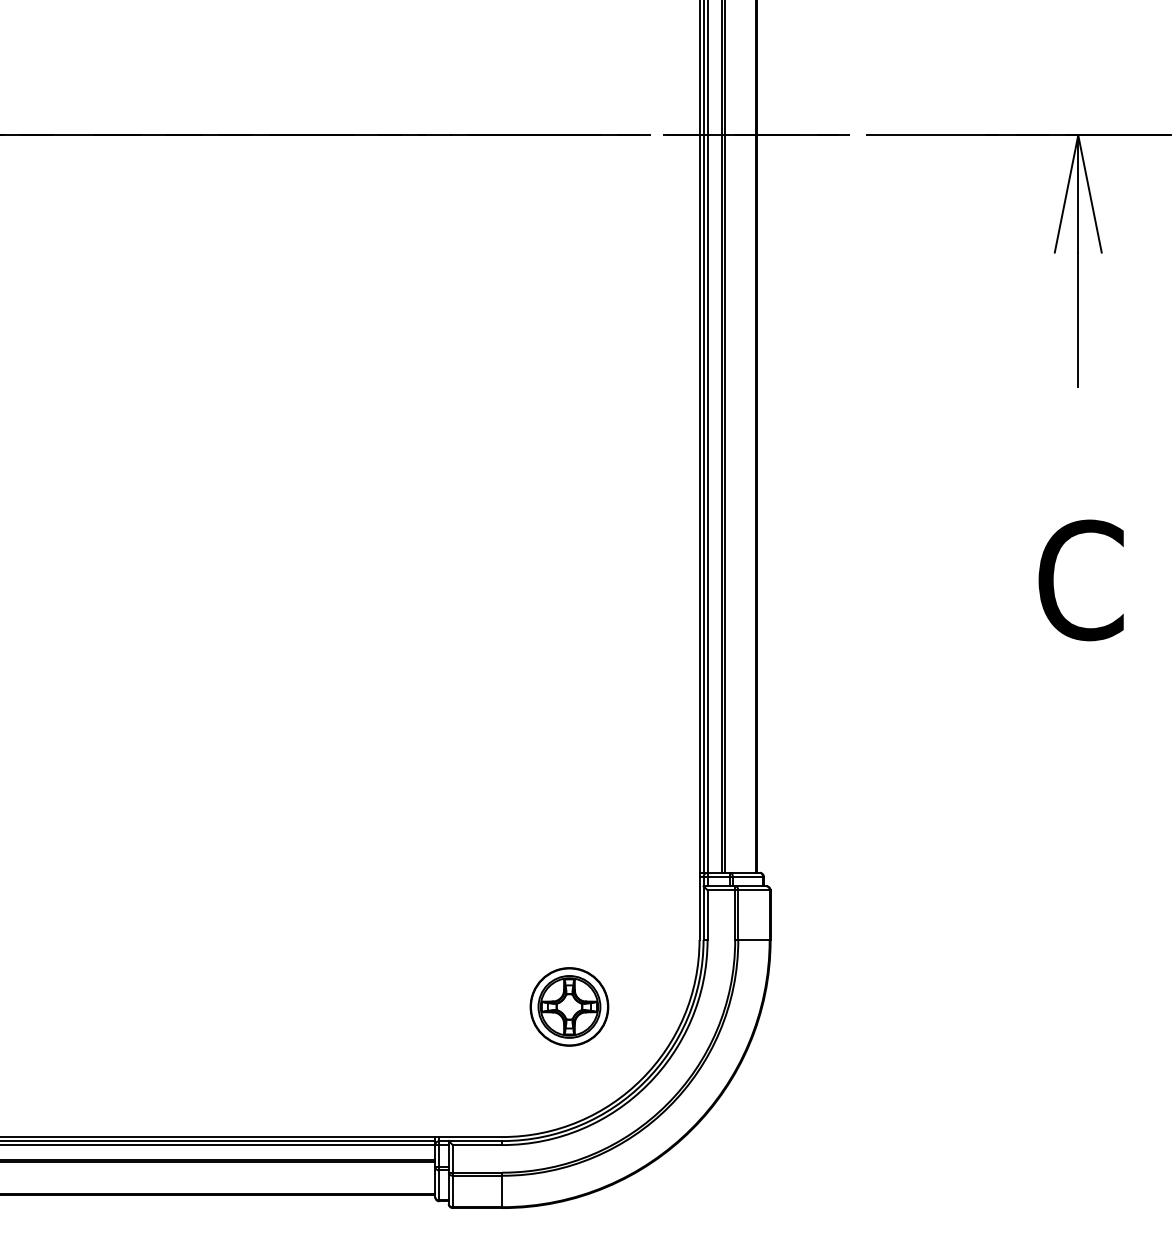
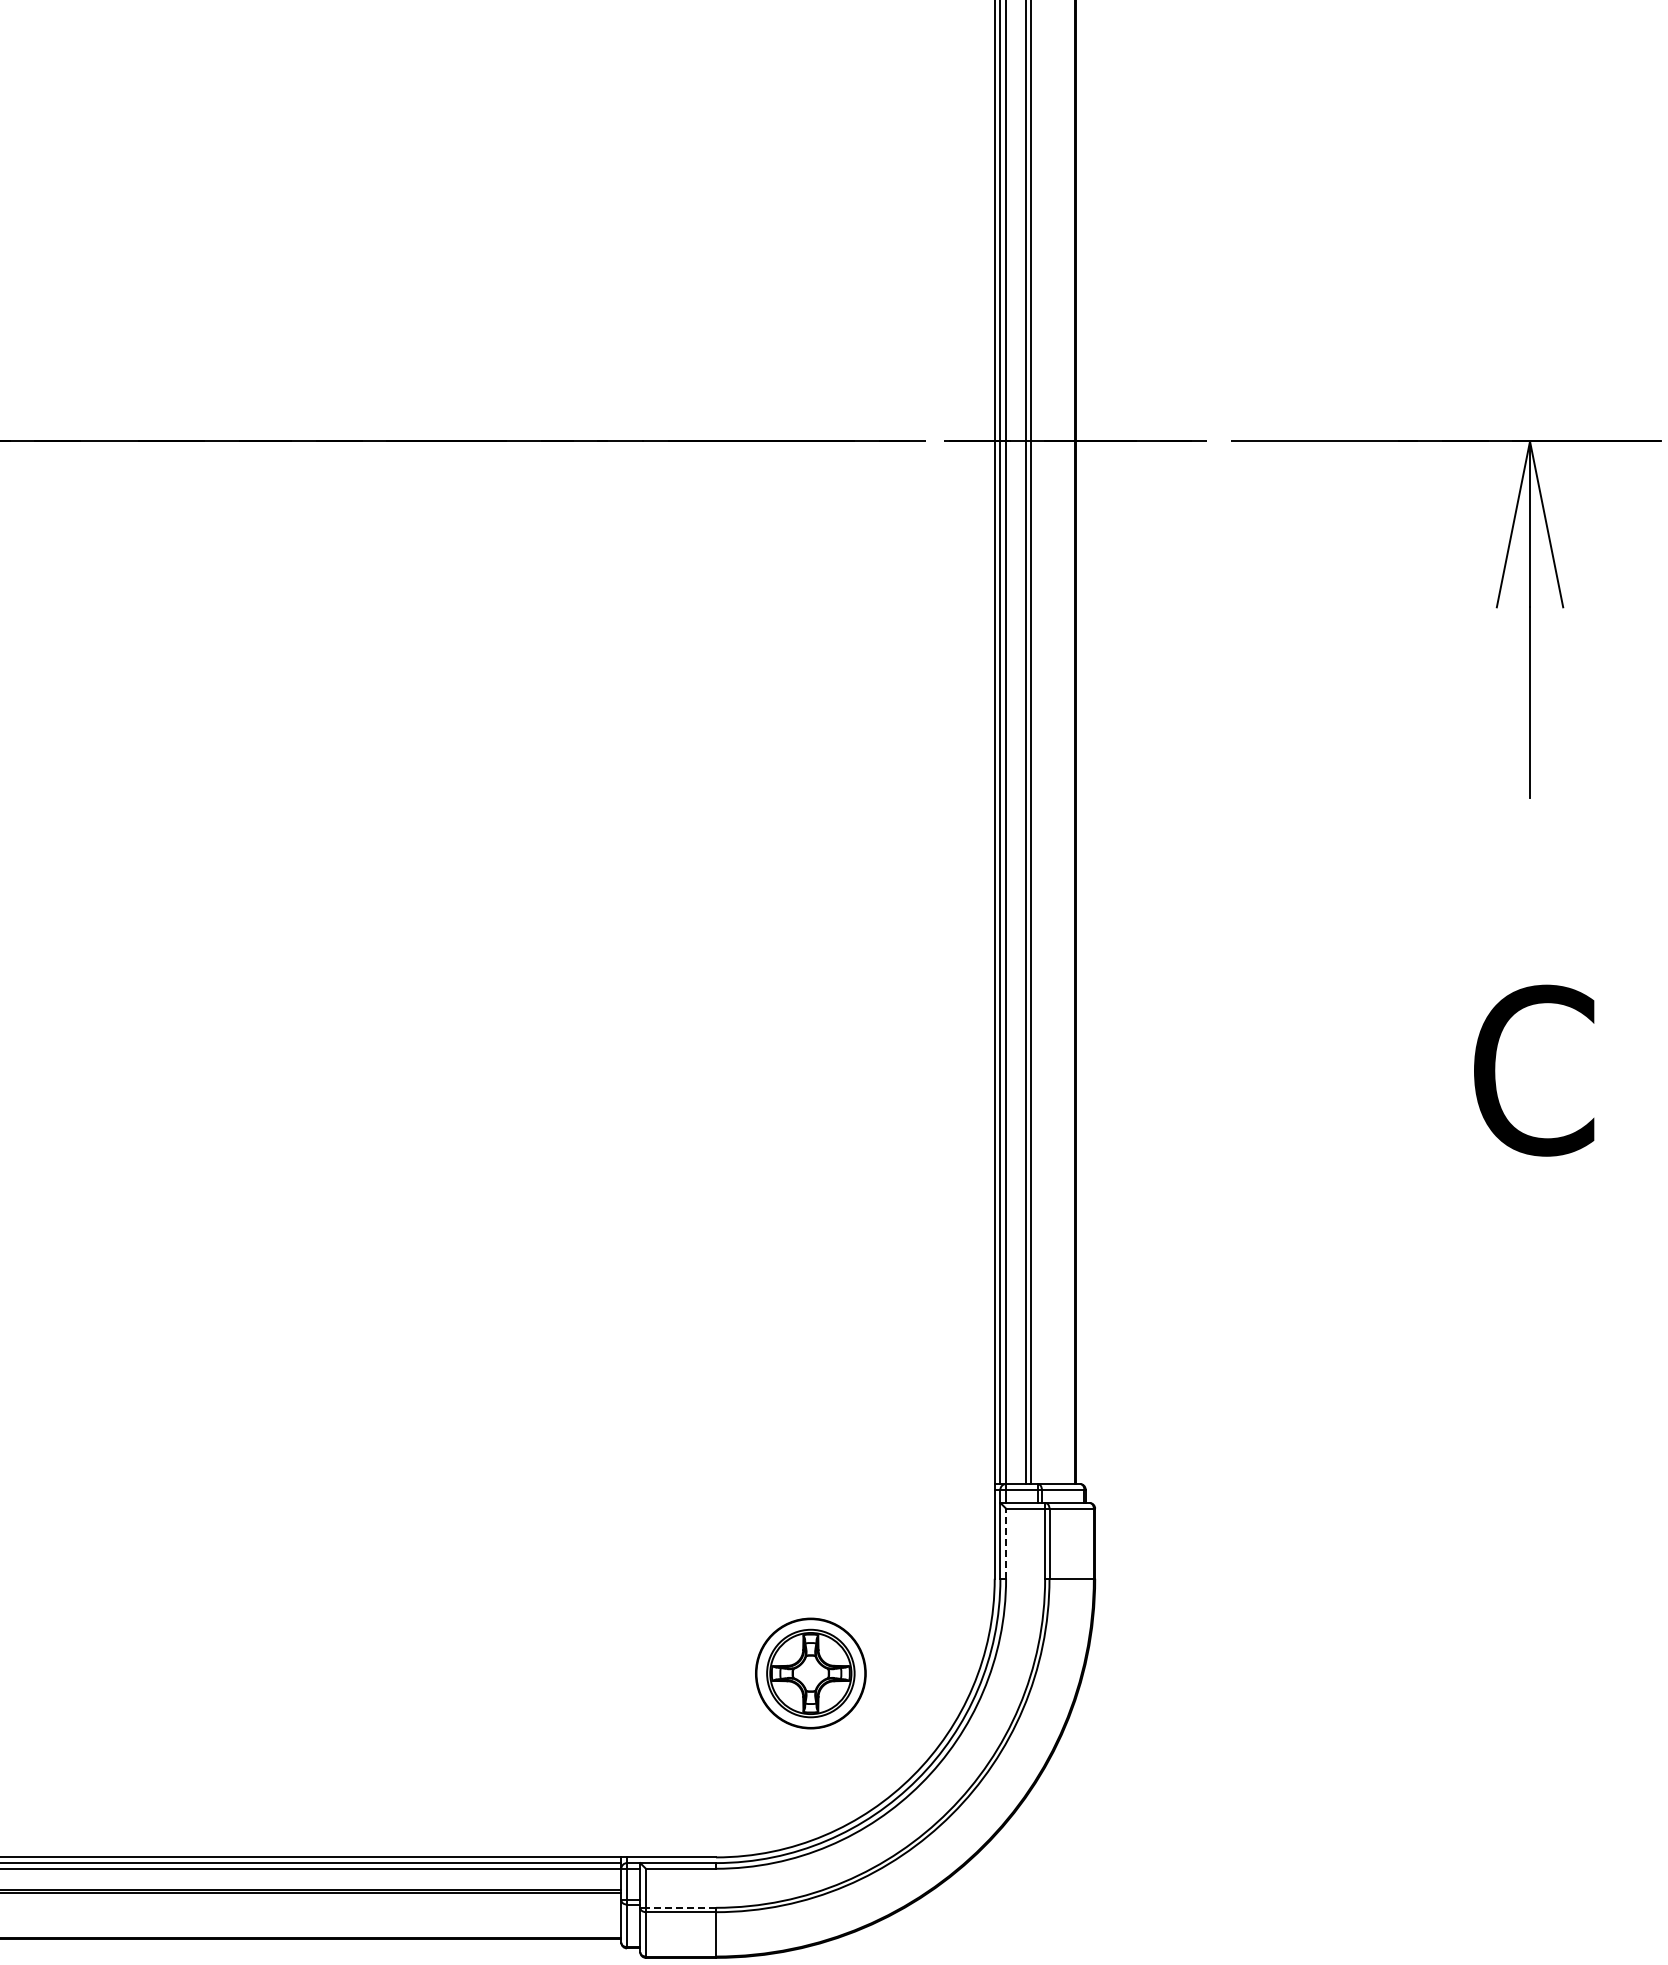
line: (707, 914) -> (1006, 1543), solid -> dashed
line: (477, 1172) -> (680, 1907), solid -> dashed

